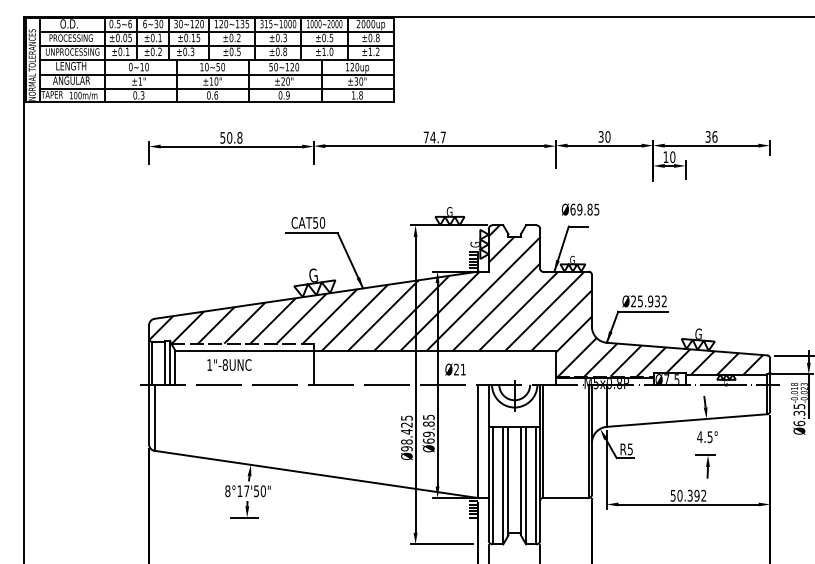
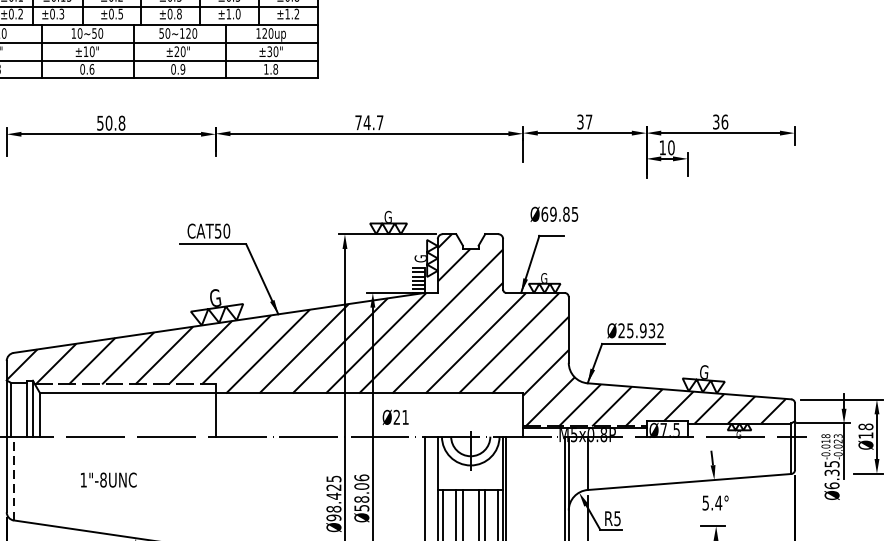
text: (607, 136) -> (588, 121), 30 -> 37
text: (229, 364) -> (108, 479), moved
line: (154, 417) -> (13, 478), solid -> dashed
text: (428, 428) -> (361, 492), Ø69.85 -> Ø58.06
text: (704, 437) -> (711, 503), 4.5° -> 5.4°

